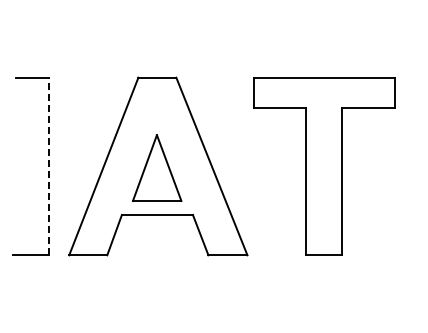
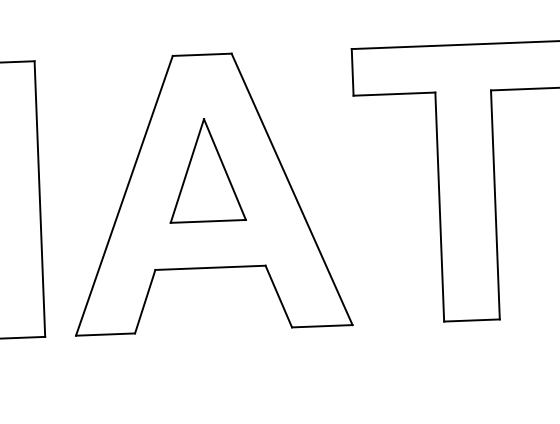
line: (49, 166) -> (40, 199), dashed -> solid
part: (157, 167) -> (206, 169), moved

